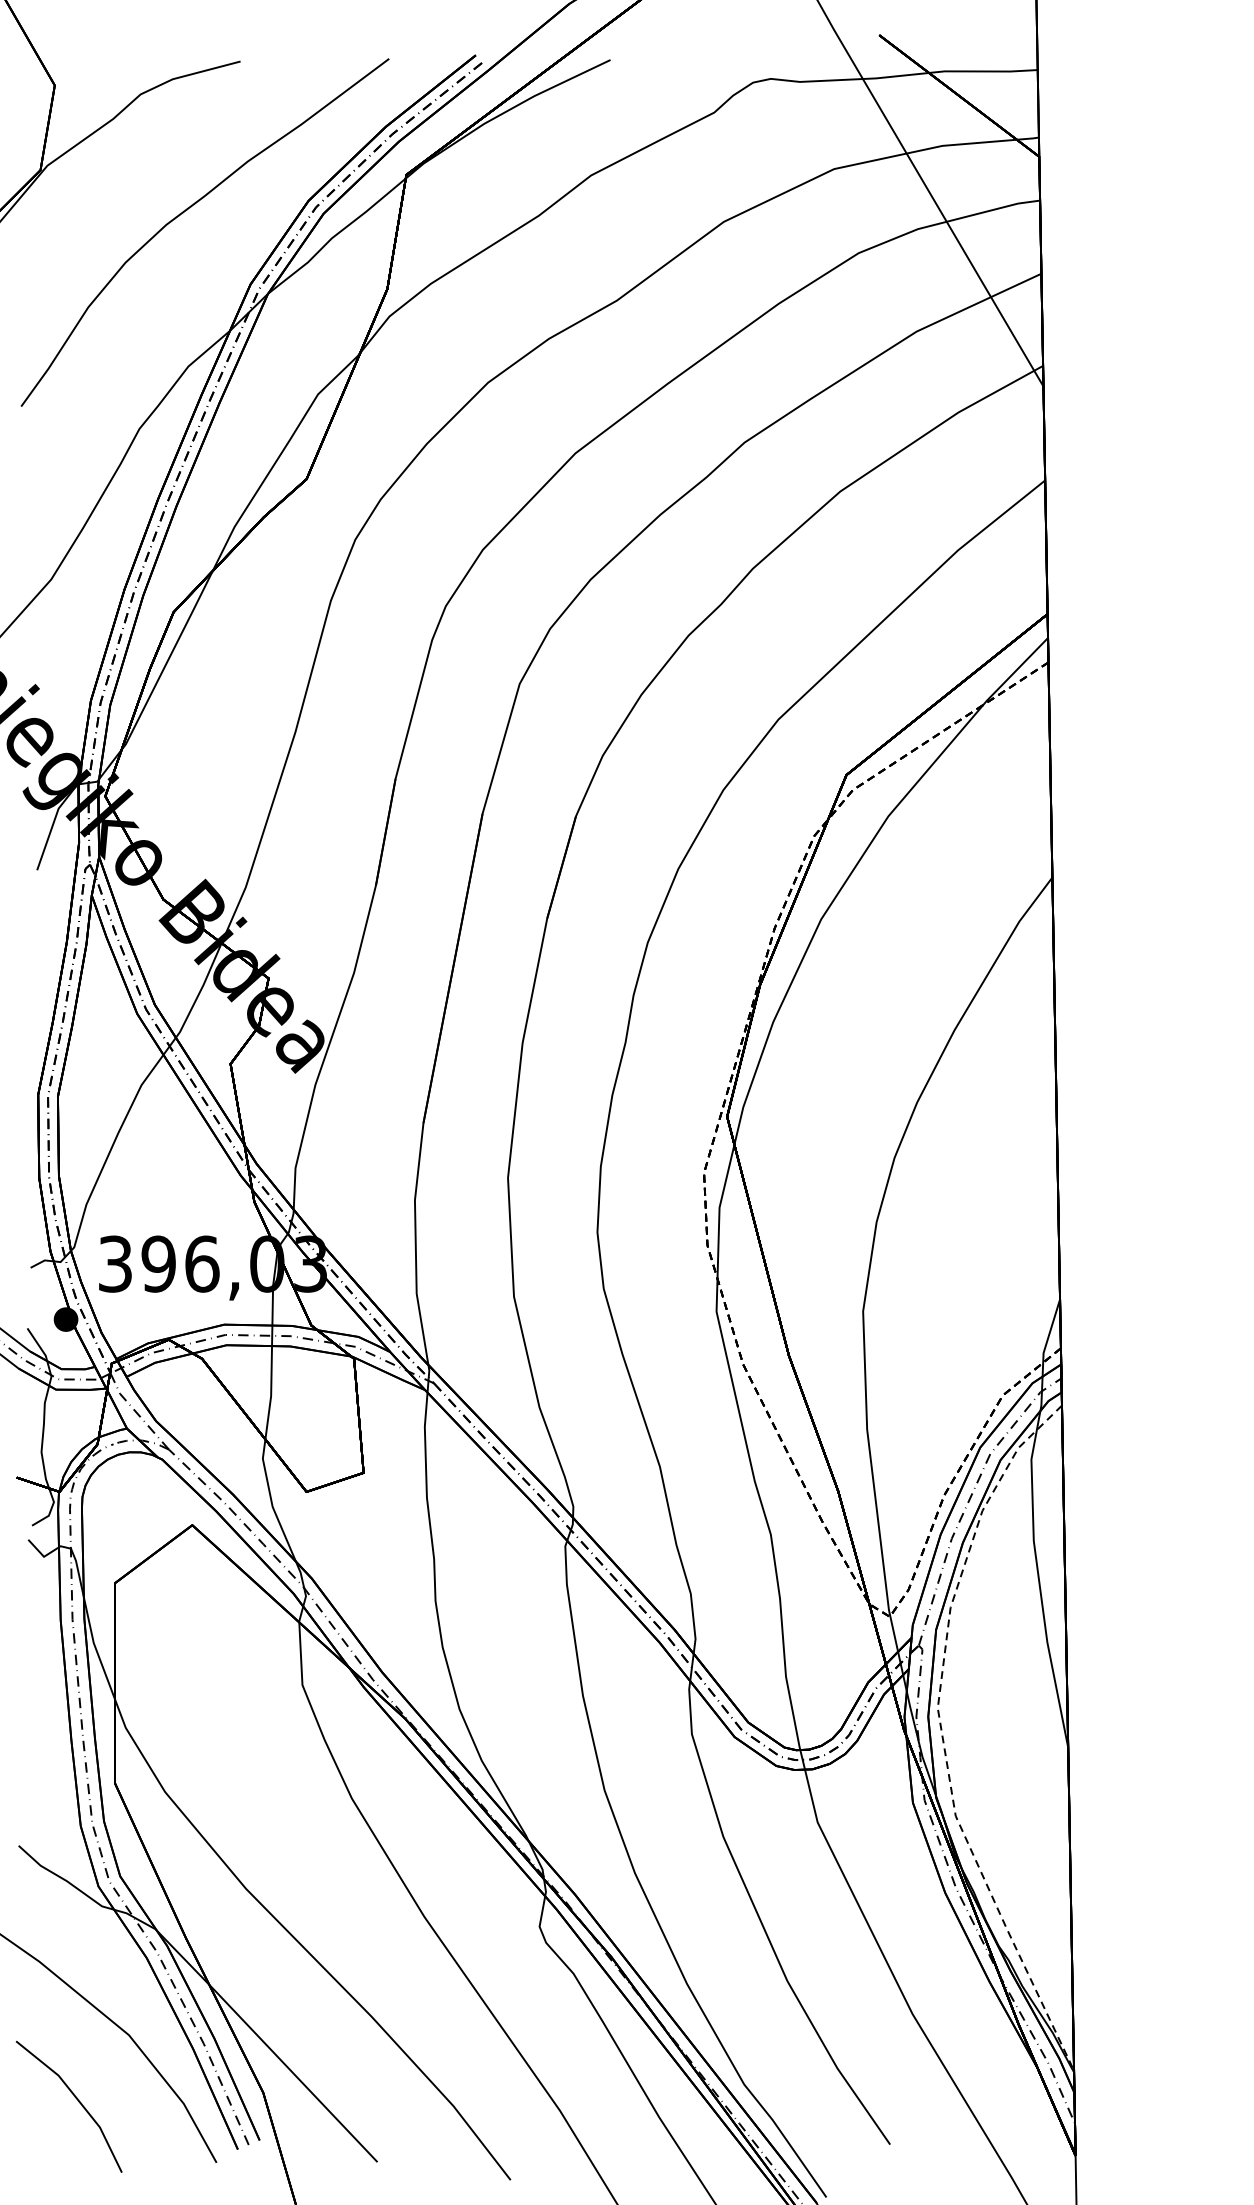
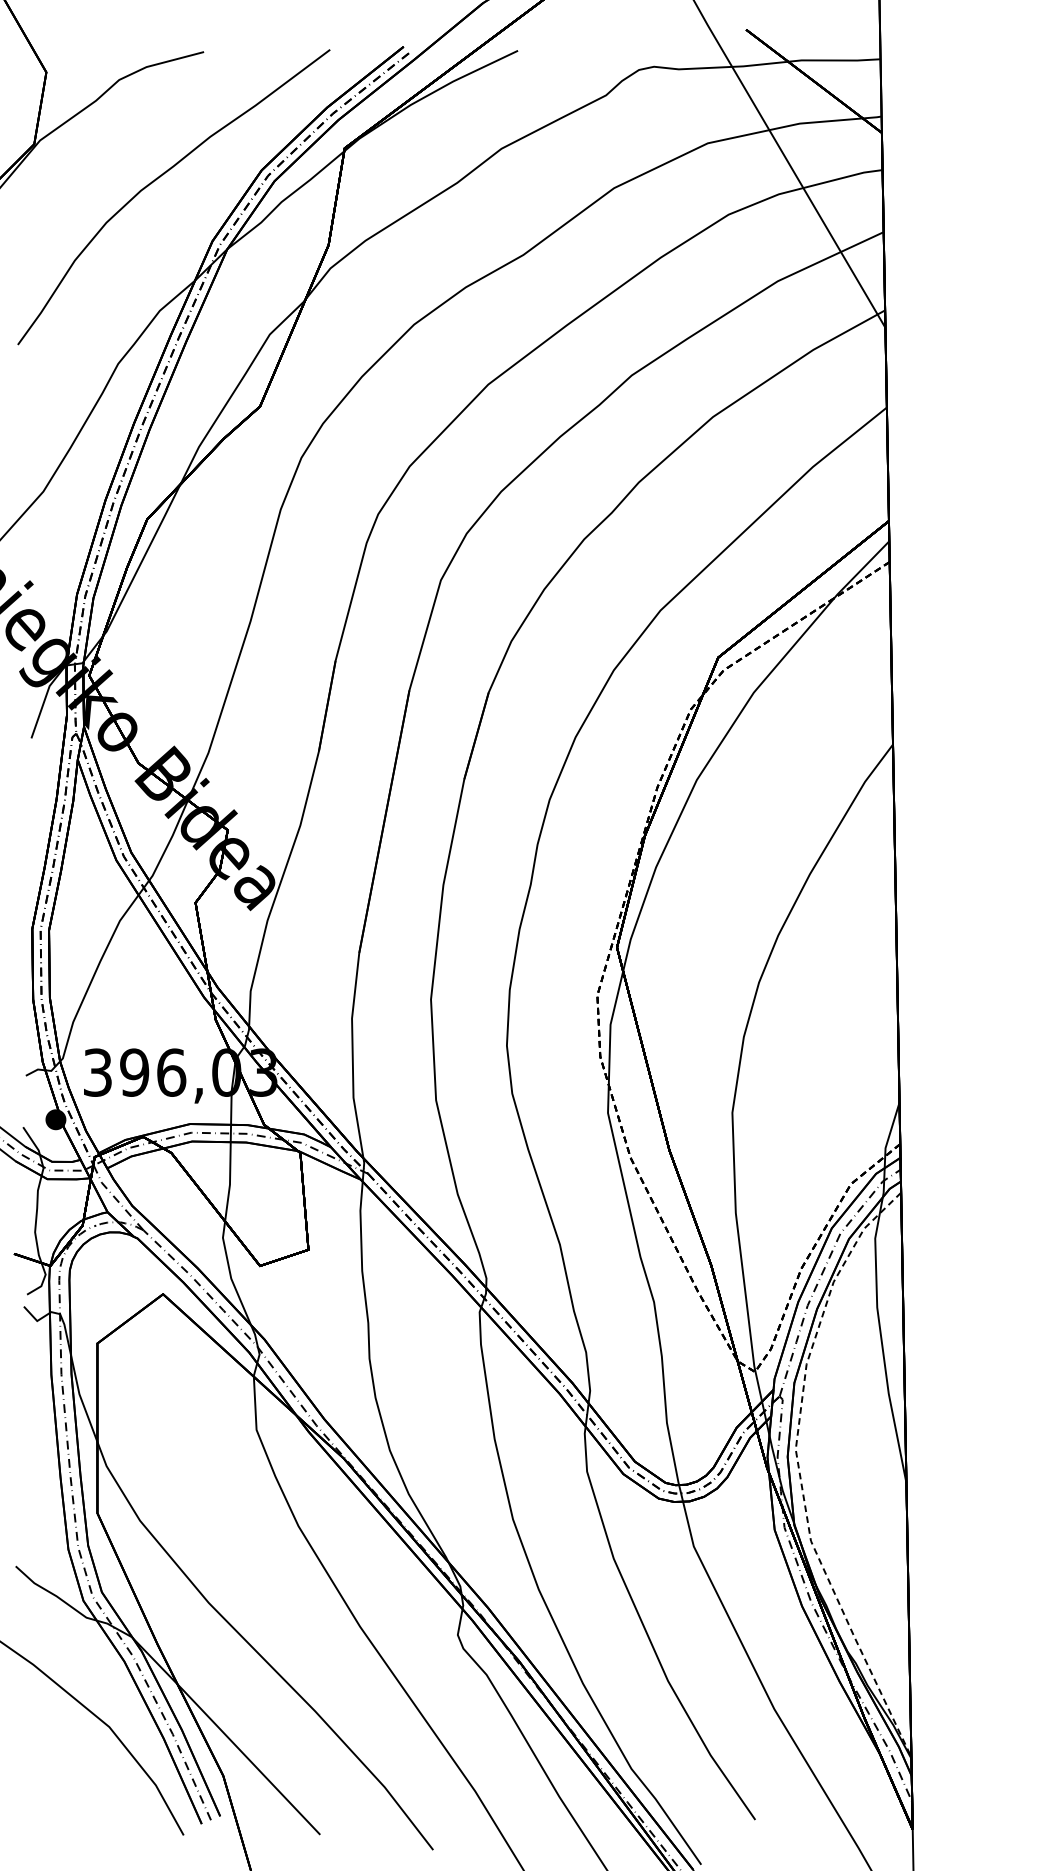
line: (76, 2099) -> (64, 1781), removed

